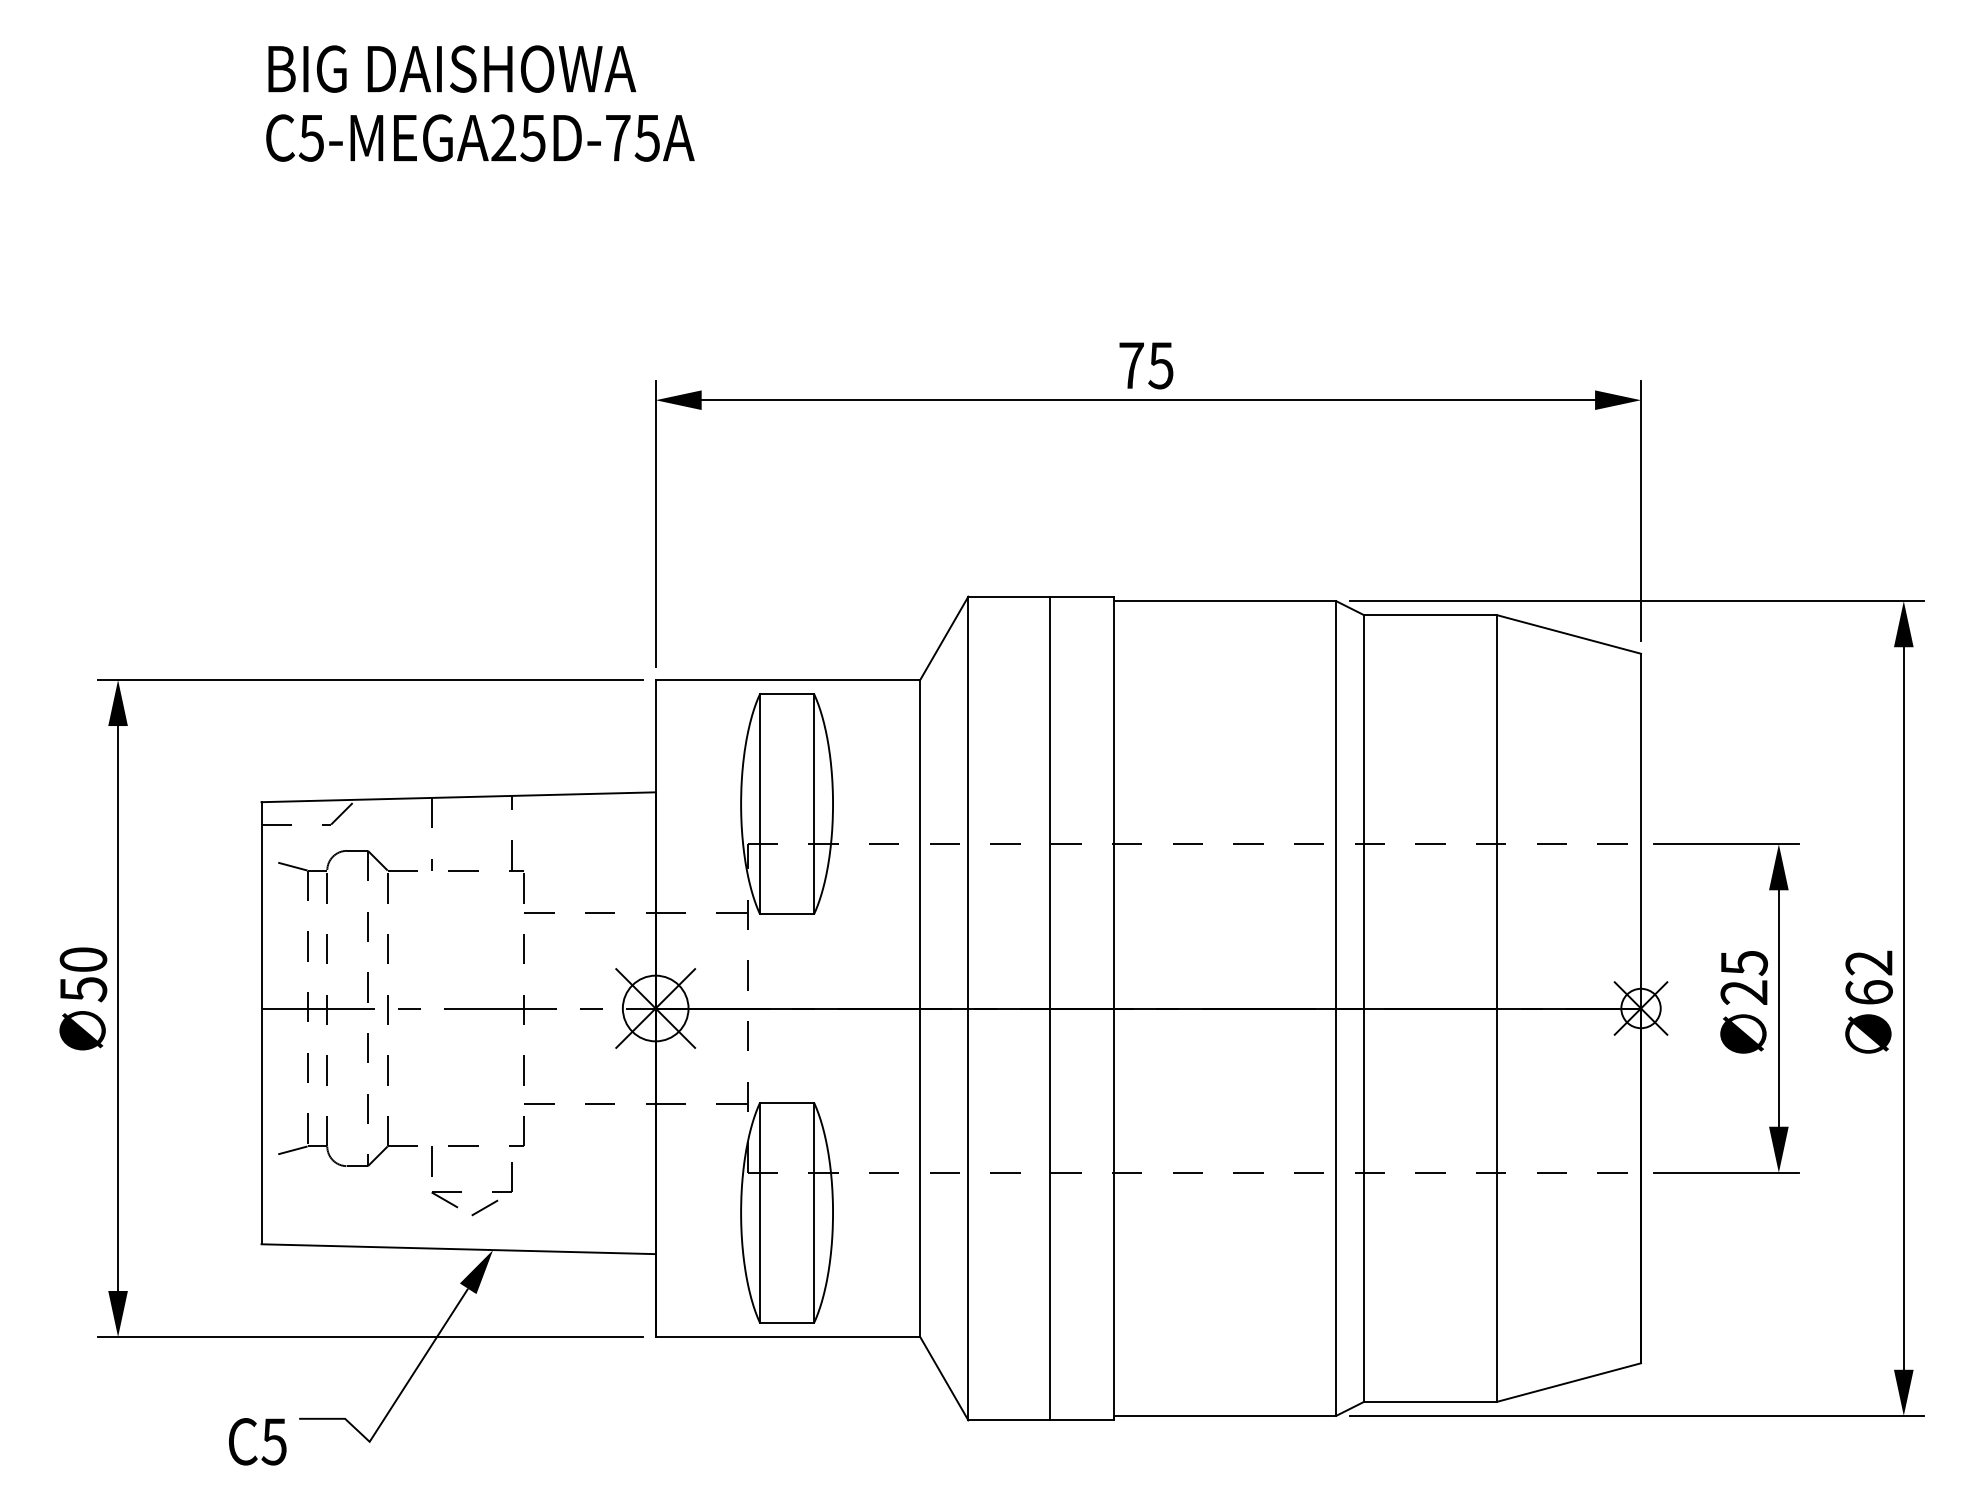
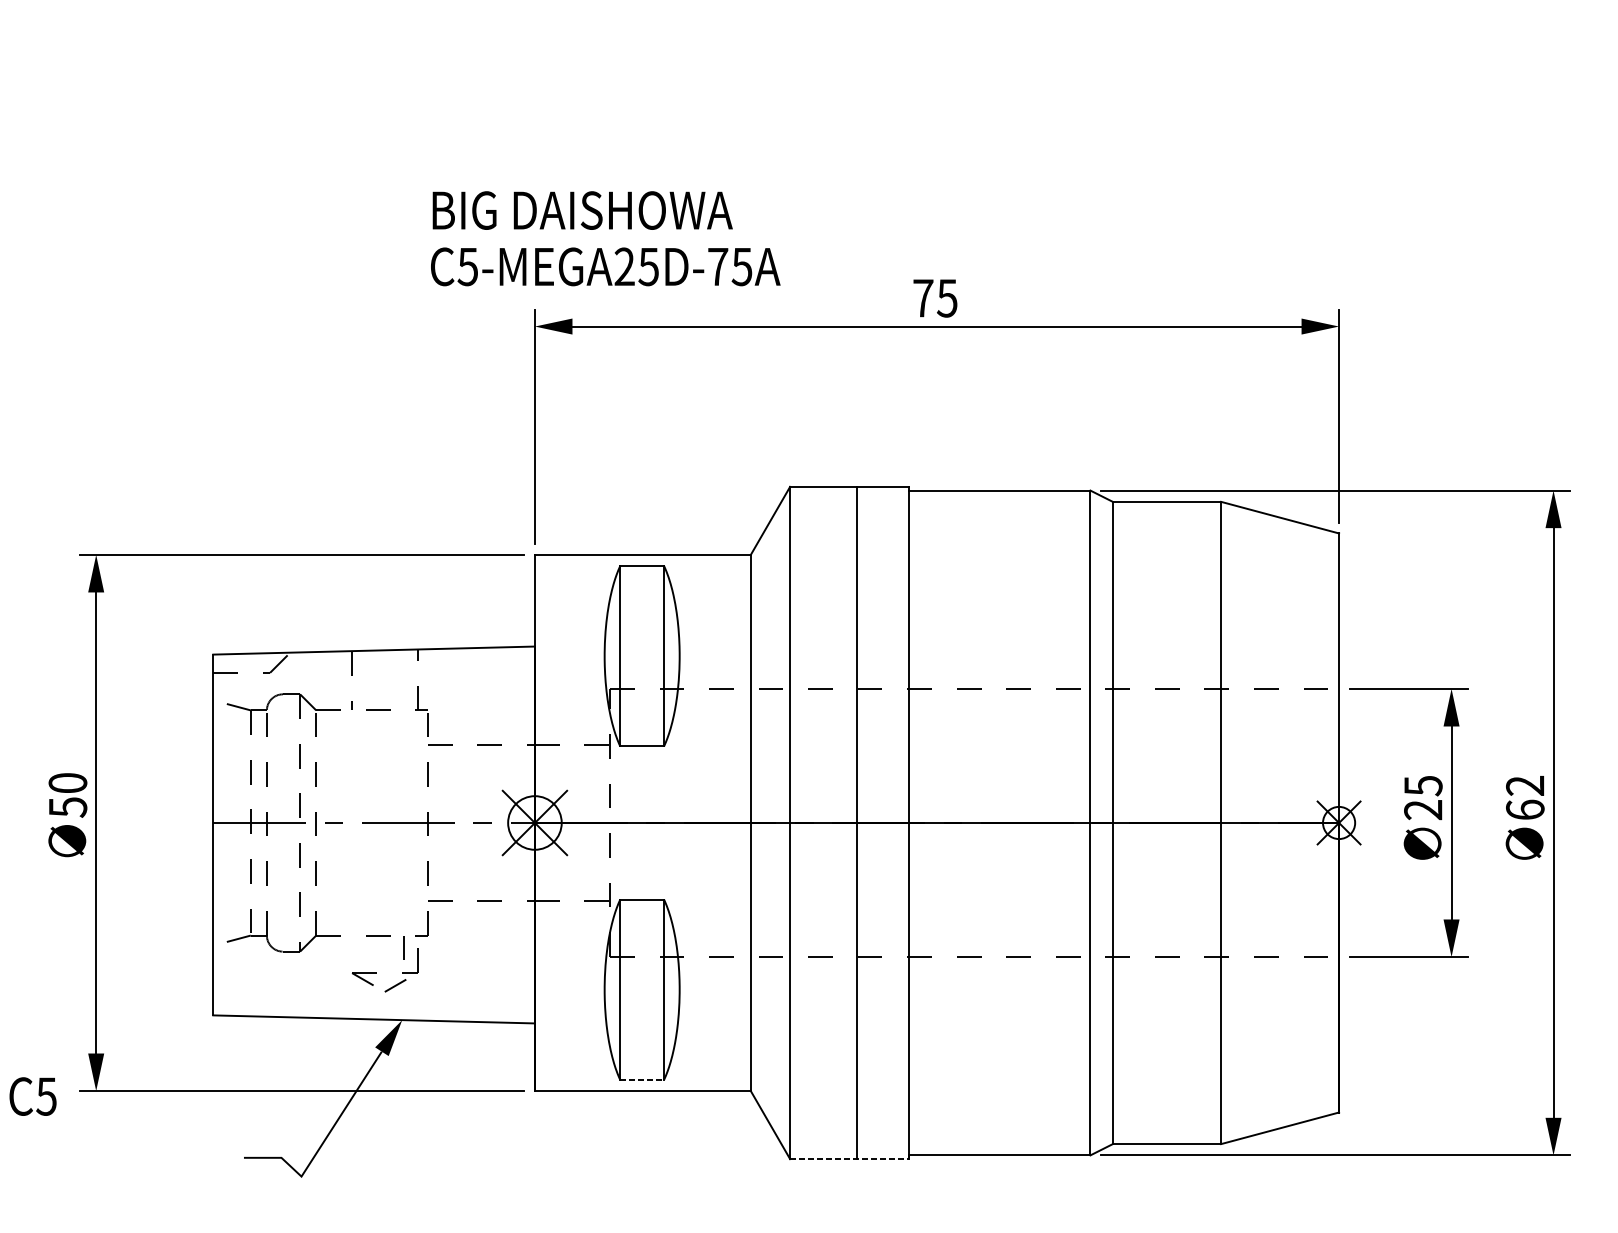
text: (480, 103) -> (605, 238), moved
line: (431, 1161) -> (403, 947), moved
line: (787, 1323) -> (642, 1080), solid -> dashed
line: (1041, 1420) -> (849, 1159), solid -> dashed
text: (257, 1441) -> (32, 1096), moved

